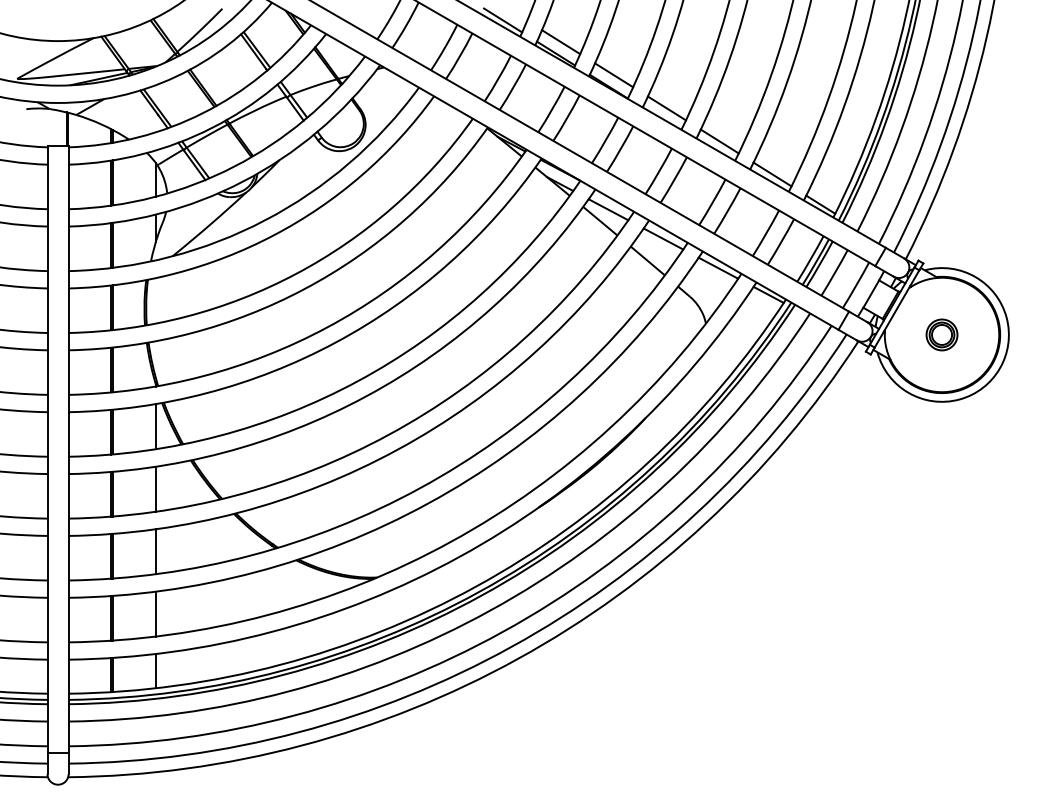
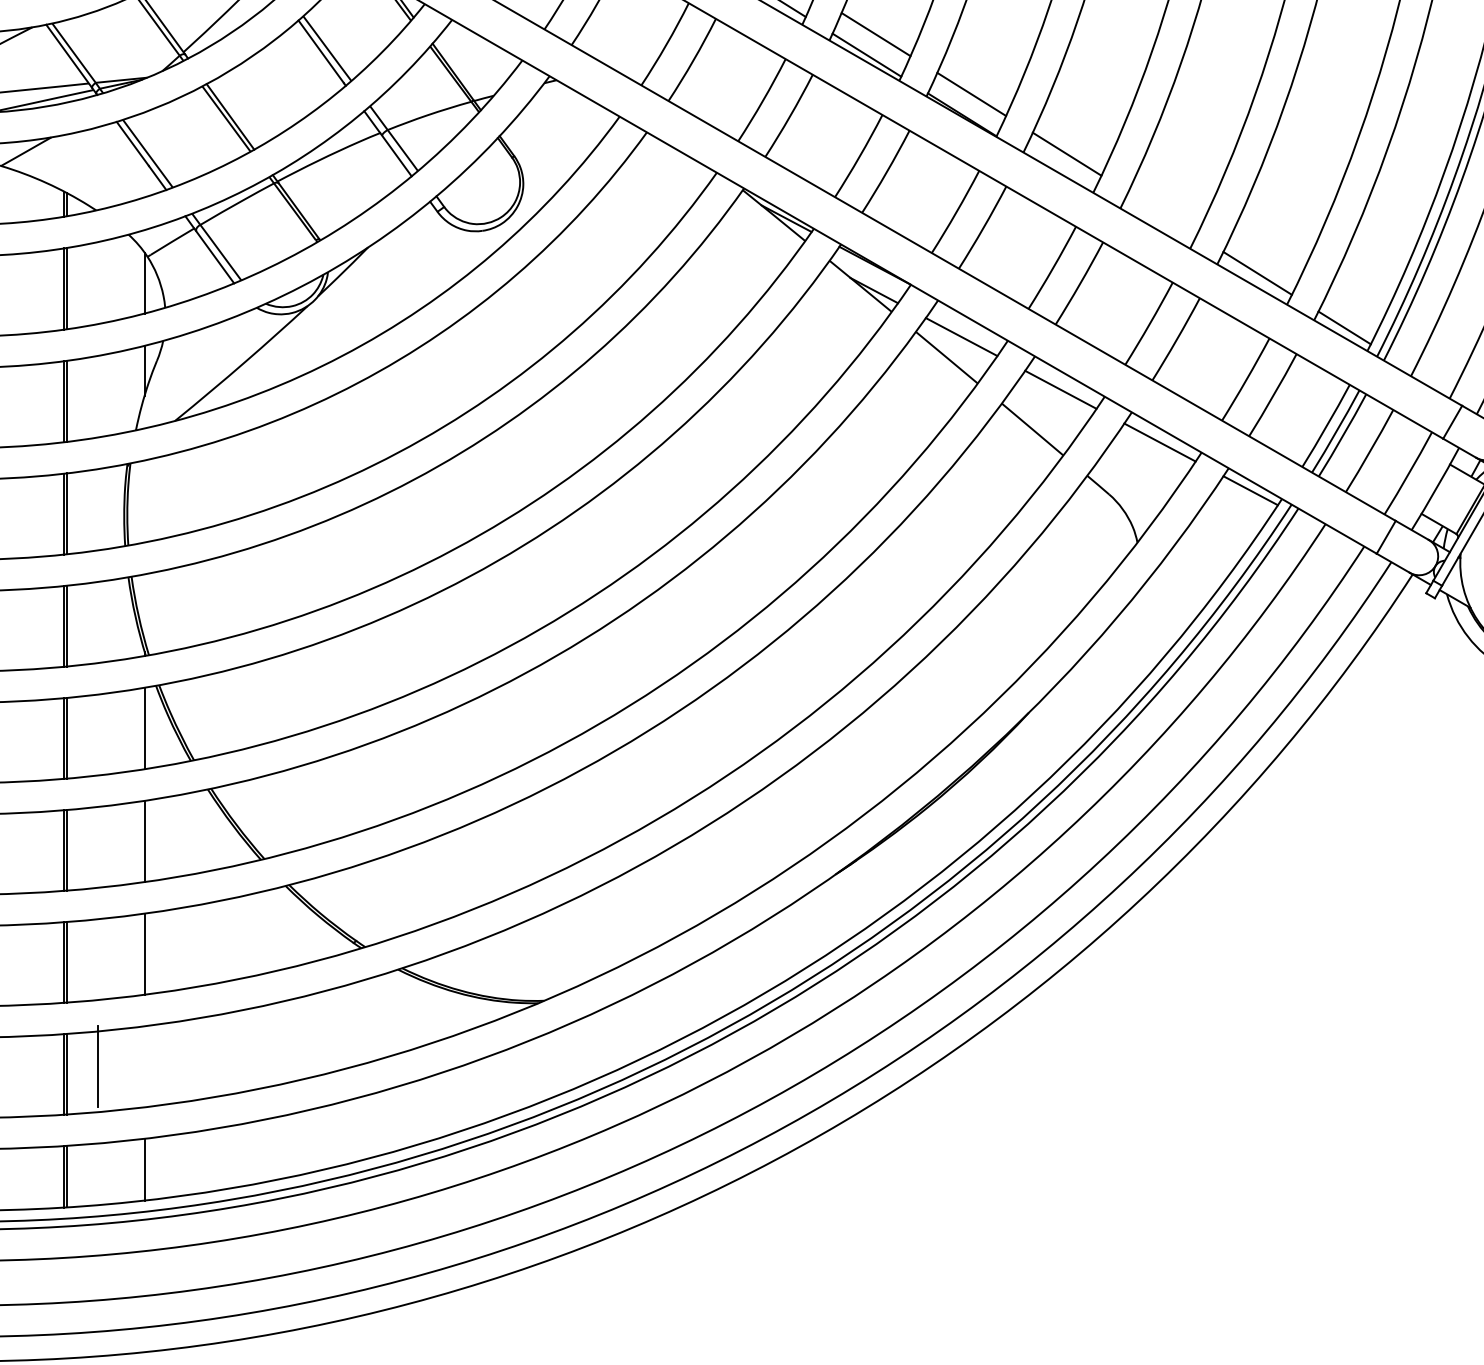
line: (719, 141) -> (1161, 213), removed
line: (155, 613) -> (97, 1065), moved

